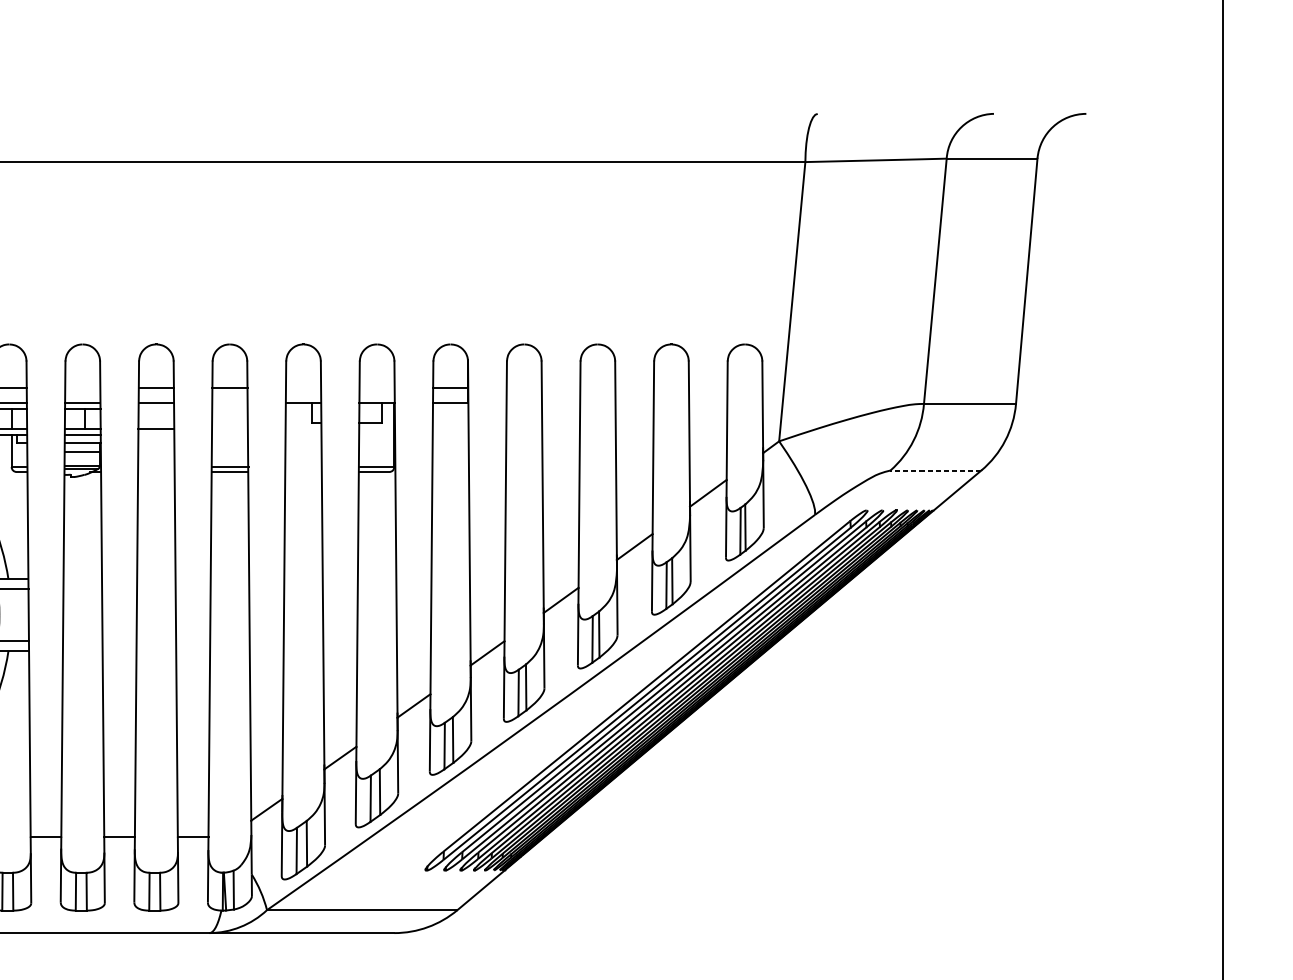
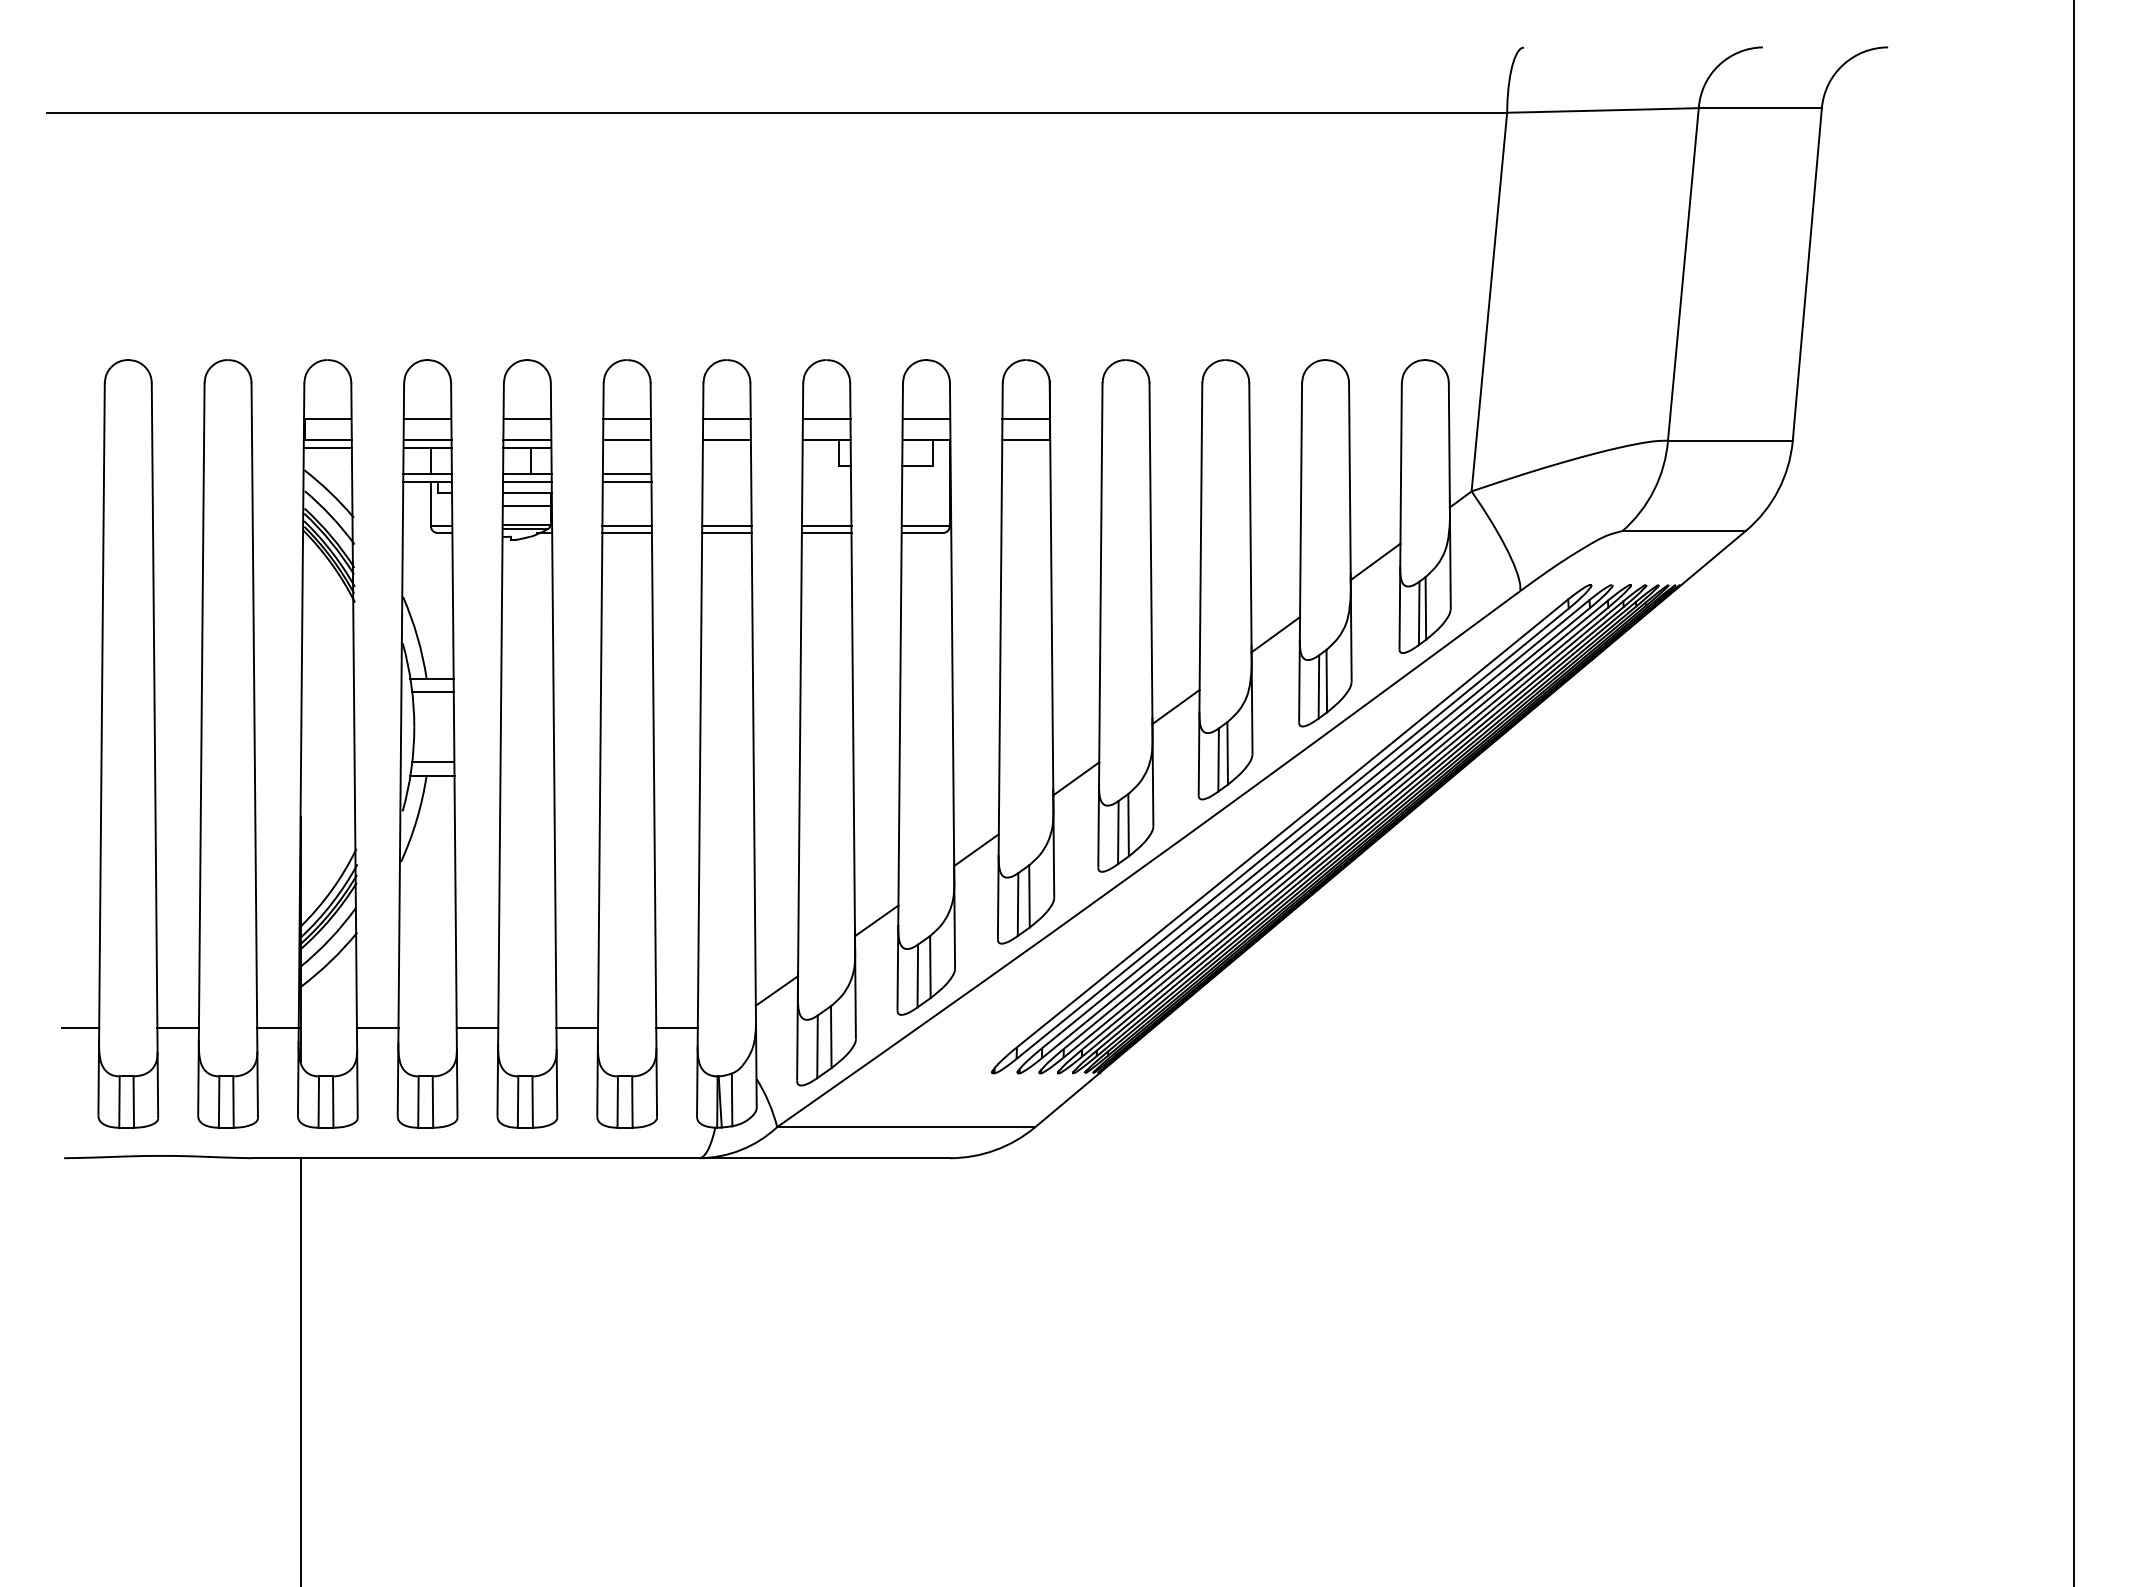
line: (82, 387) -> (527, 418), added
line: (303, 387) -> (826, 418), added
line: (377, 387) -> (926, 418), added
line: (229, 403) -> (726, 439), added
line: (155, 434) -> (626, 482), added
line: (155, 467) -> (626, 526), added
line: (303, 467) -> (826, 526), added
line: (936, 470) -> (1684, 531), dashed -> solid
line: (155, 471) -> (626, 532), added
line: (303, 471) -> (826, 532), added

